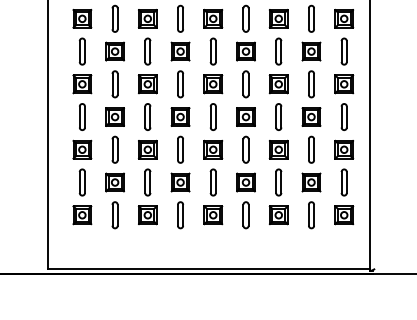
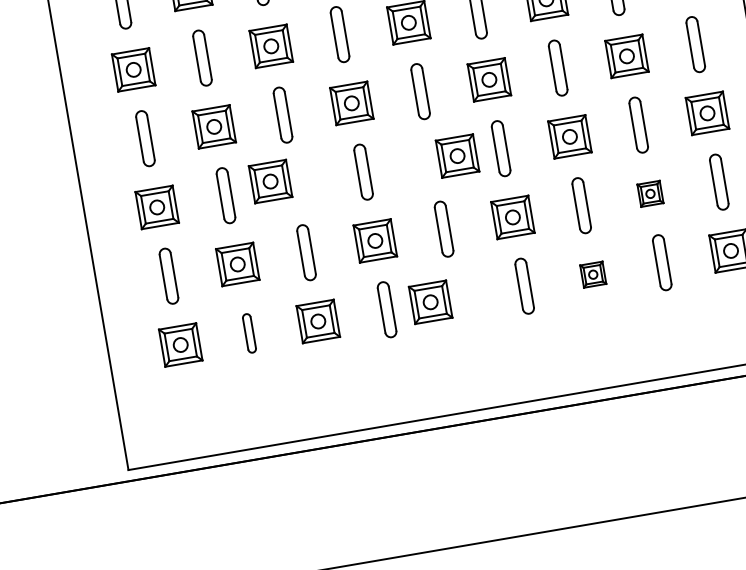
part: (147, 149) -> (269, 181), moved
part: (213, 149) -> (457, 155), moved
part: (311, 182) -> (650, 193), size x0.6
part: (114, 215) -> (248, 333), size x0.7
part: (213, 215) -> (431, 302), moved
part: (278, 215) -> (592, 275), size x0.6

